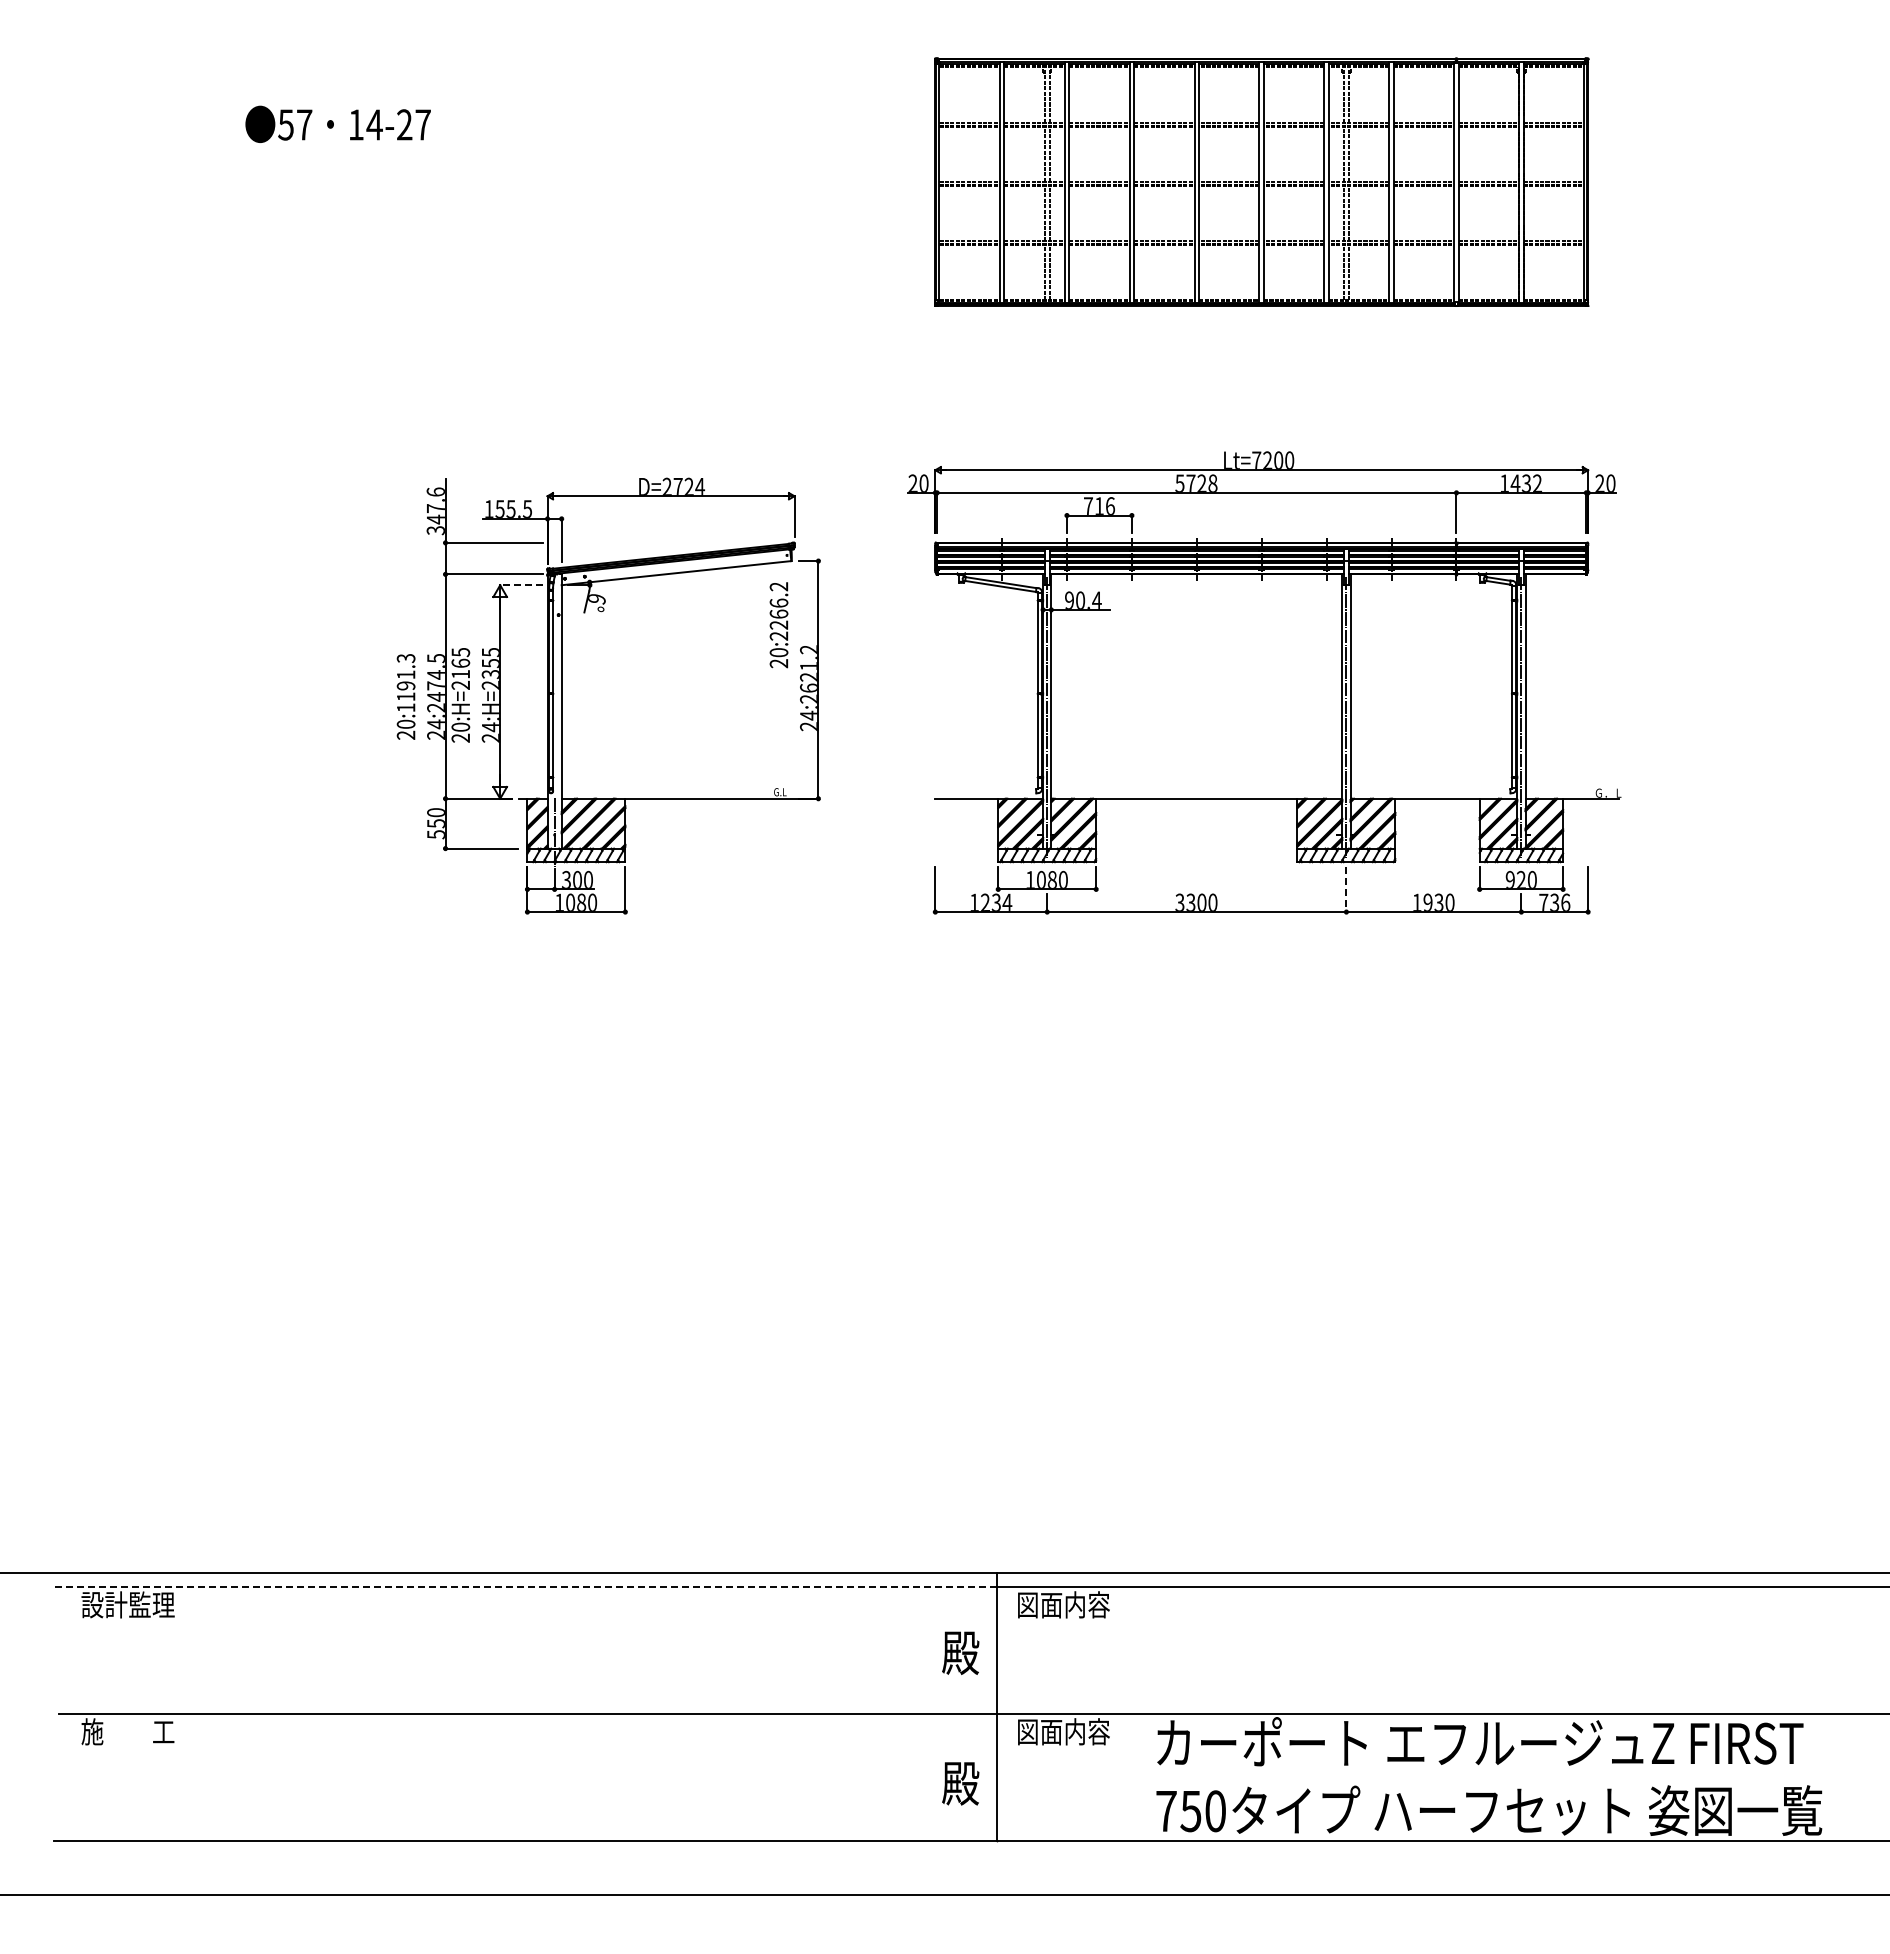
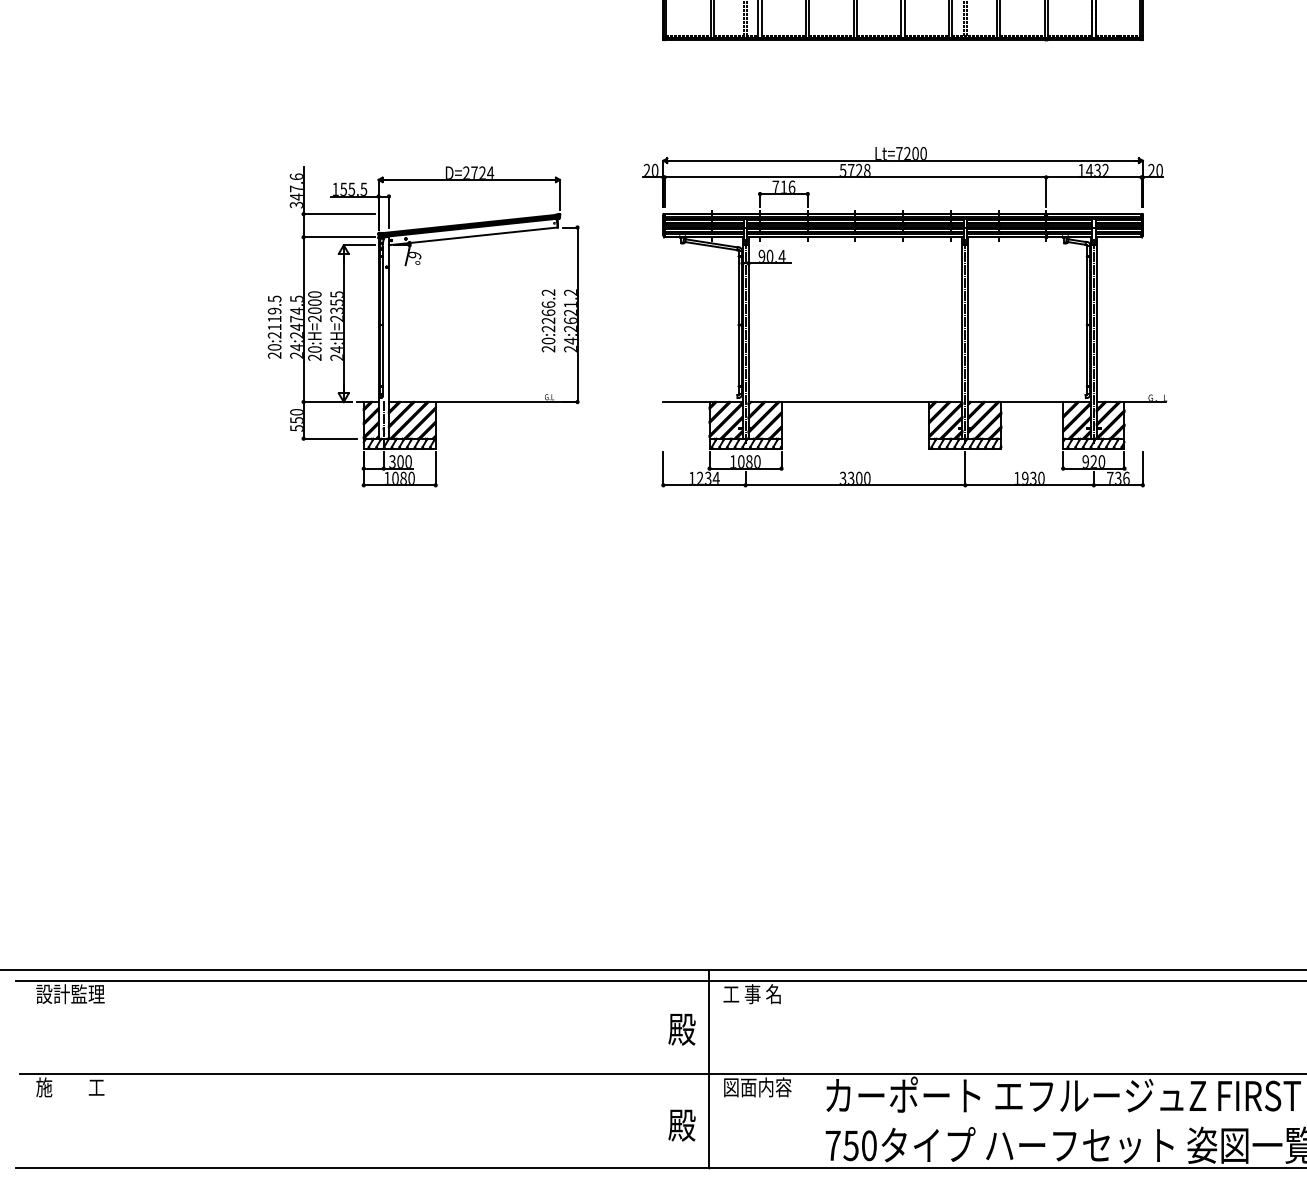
line: (521, 585) -> (359, 245), dashed -> solid
text: (778, 625) -> (548, 321), moved
text: (460, 663) -> (314, 302), 20:H=2165 -> 20:H=2000
text: (405, 683) -> (274, 317), 20:1191.3 -> 20:2119.5
line: (1346, 889) -> (965, 468), dashed -> solid
line: (524, 1587) -> (361, 981), dashed -> solid
text: (1063, 1604) -> (757, 993), 図面内容 -> 工 事 名

